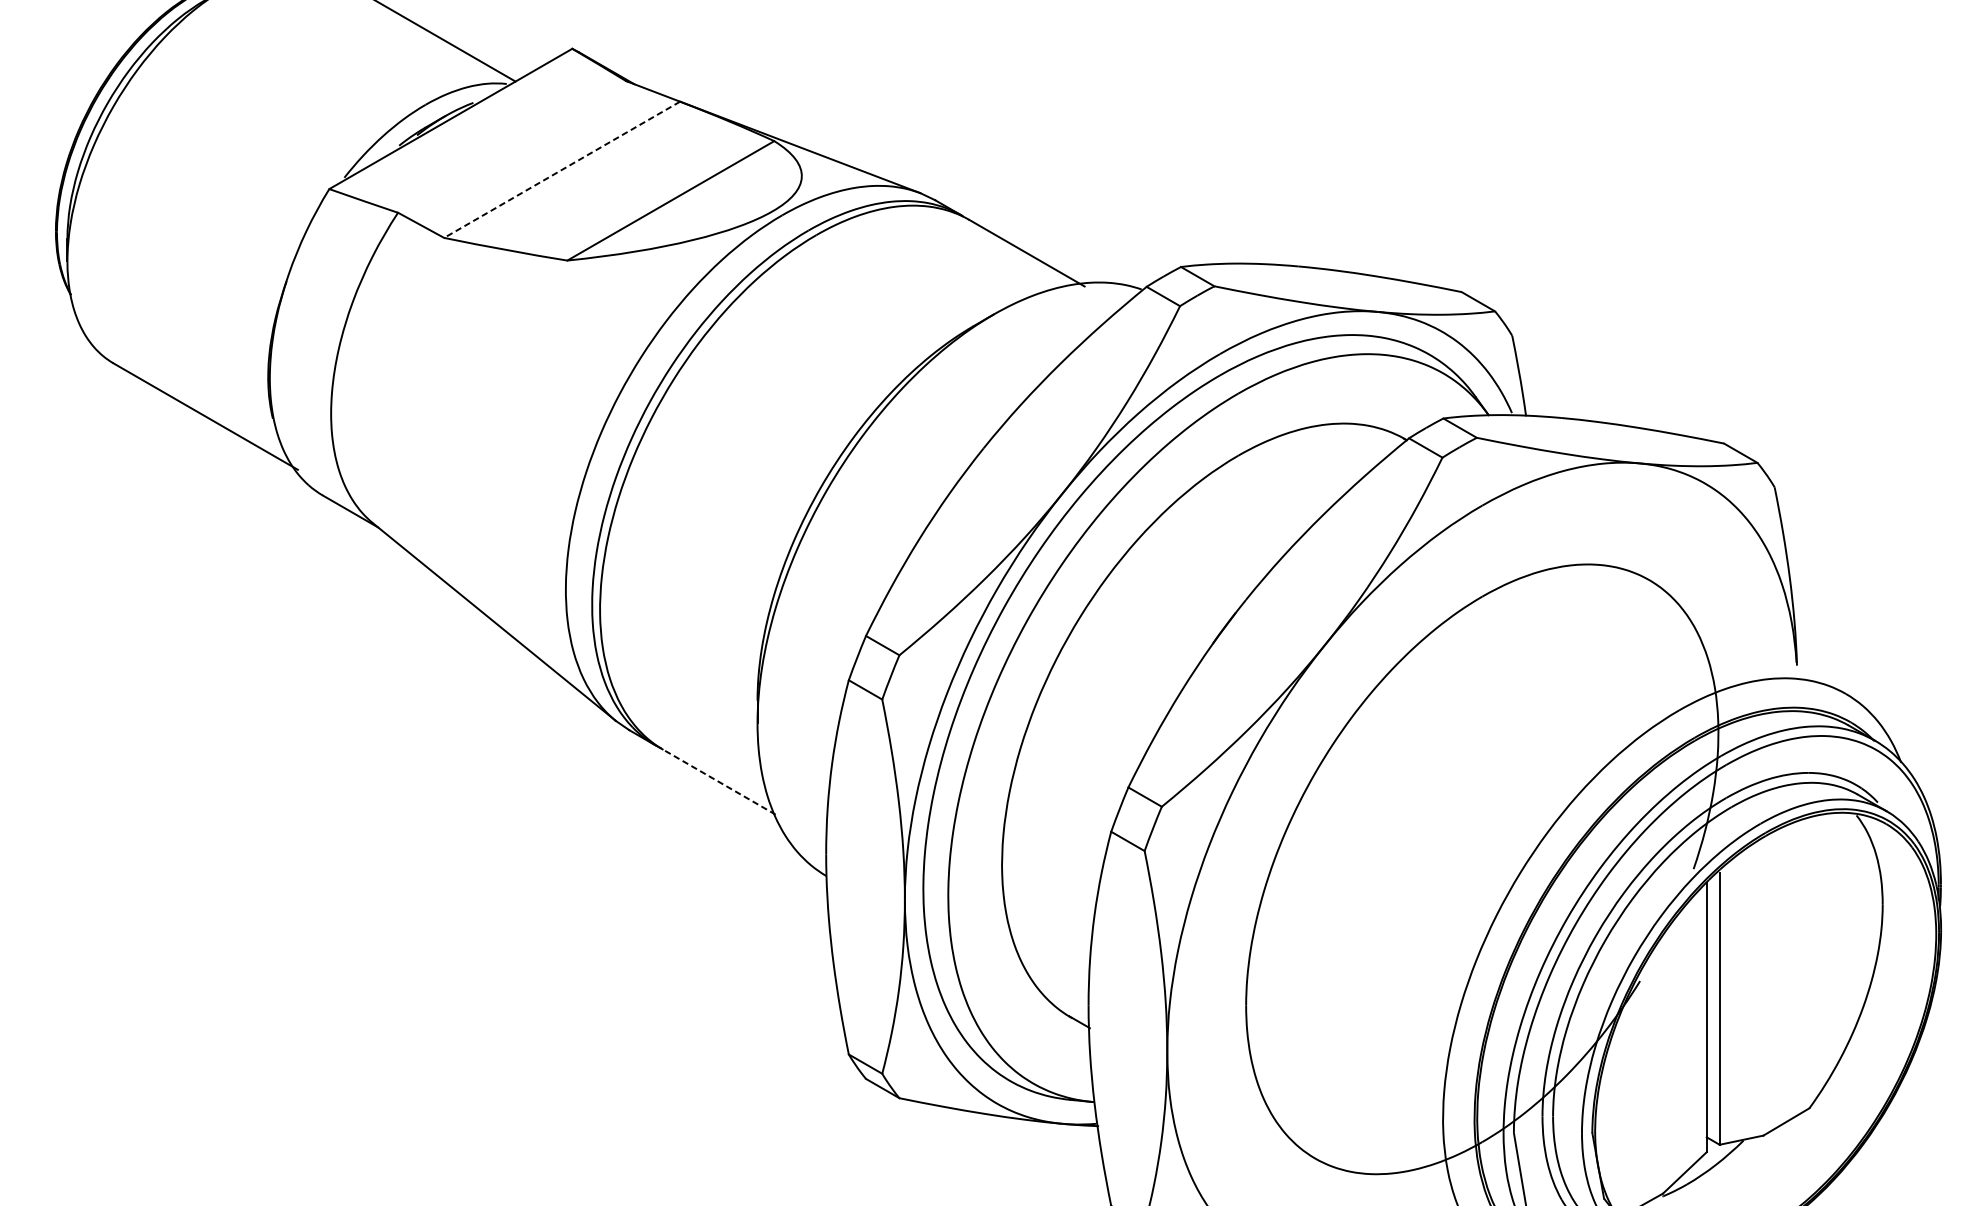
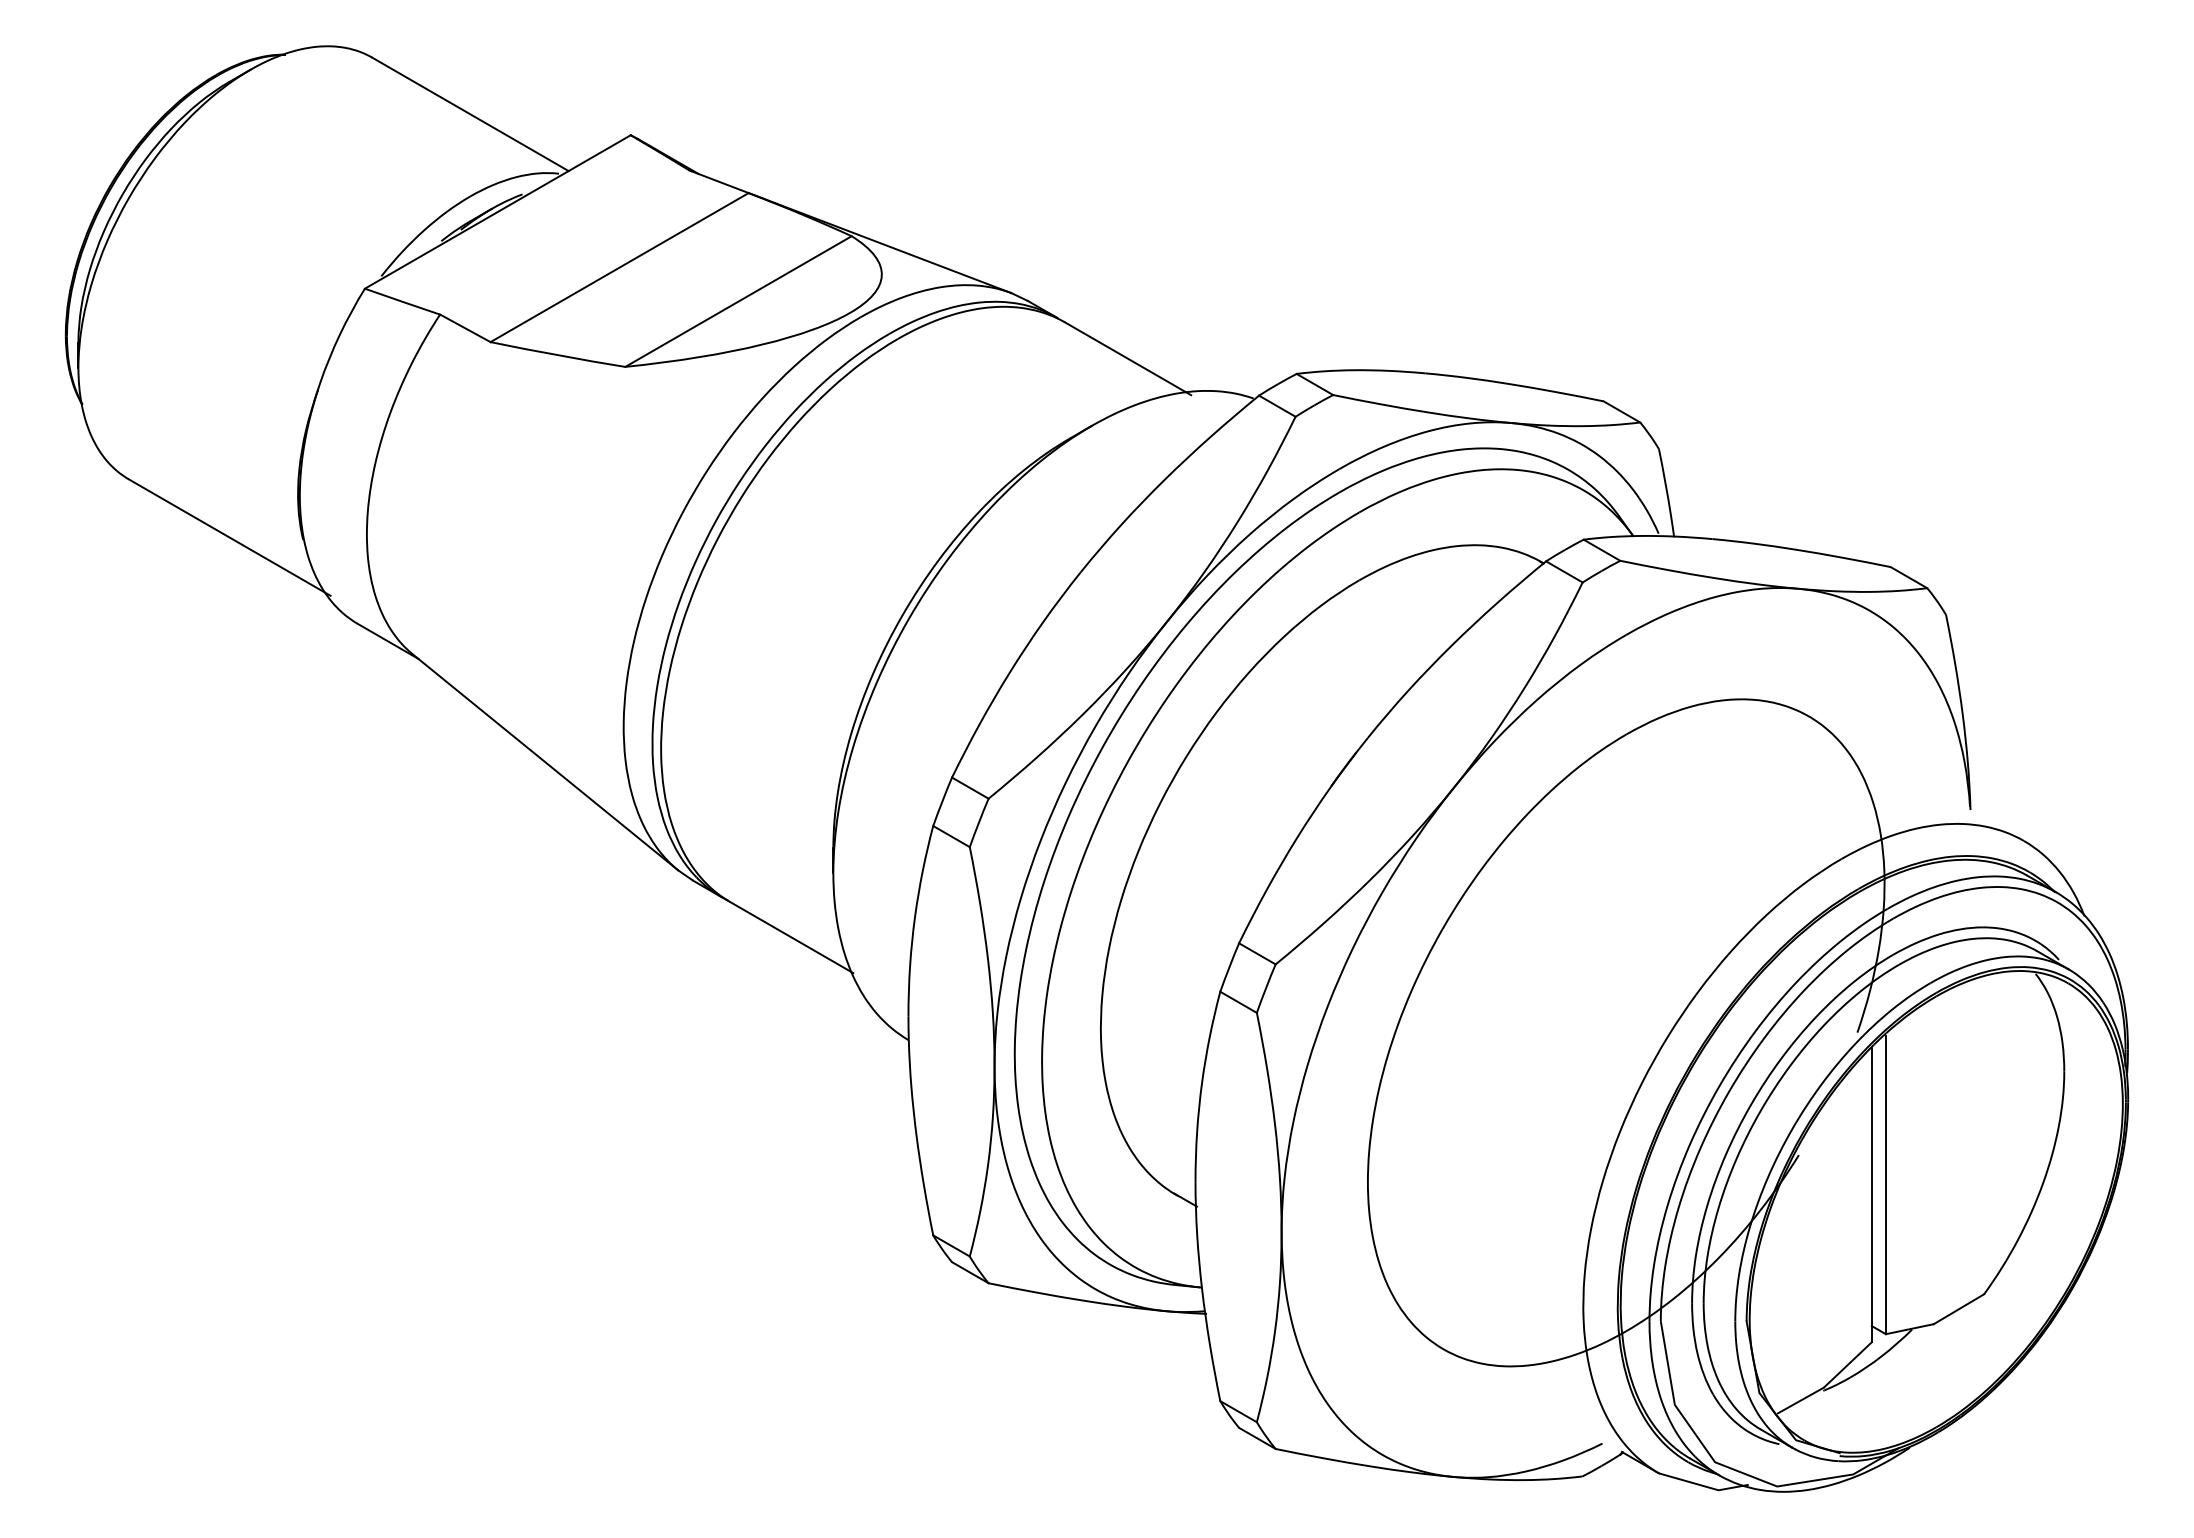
line: (562, 169) -> (619, 267), dashed -> solid
line: (719, 782) -> (791, 937), dashed -> solid

